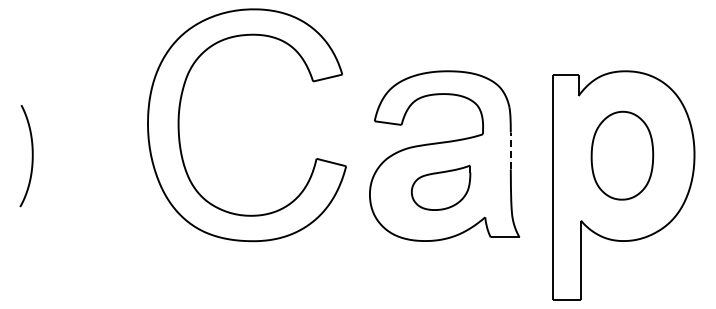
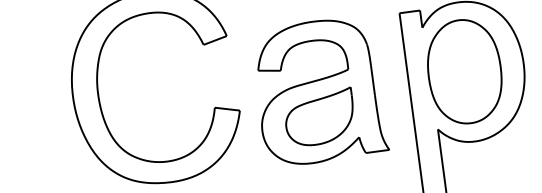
line: (510, 150) -> (372, 79), dashed -> solid
part: (622, 155) -> (464, 71), size x1.43
part: (440, 187) -> (319, 117), size x1.43

